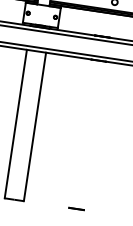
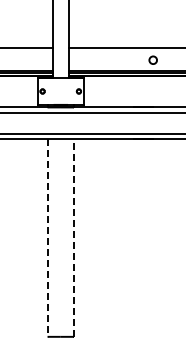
line: (16, 124) -> (48, 238), solid -> dashed
line: (34, 127) -> (73, 238), solid -> dashed
line: (76, 208) -> (143, 336), removed

